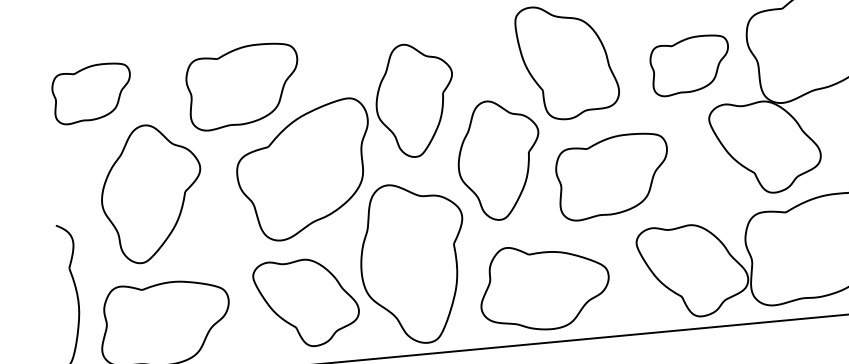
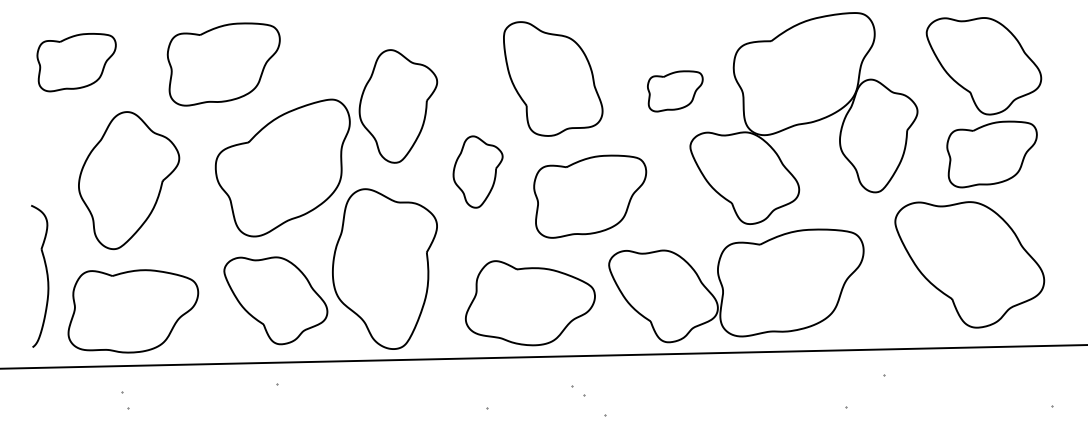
part: (690, 65) -> (675, 91), size x0.7
part: (242, 86) -> (223, 64), moved
part: (91, 93) -> (76, 62), moved
part: (498, 159) -> (477, 171), size x0.6
part: (544, 287) -> (530, 303), moved

